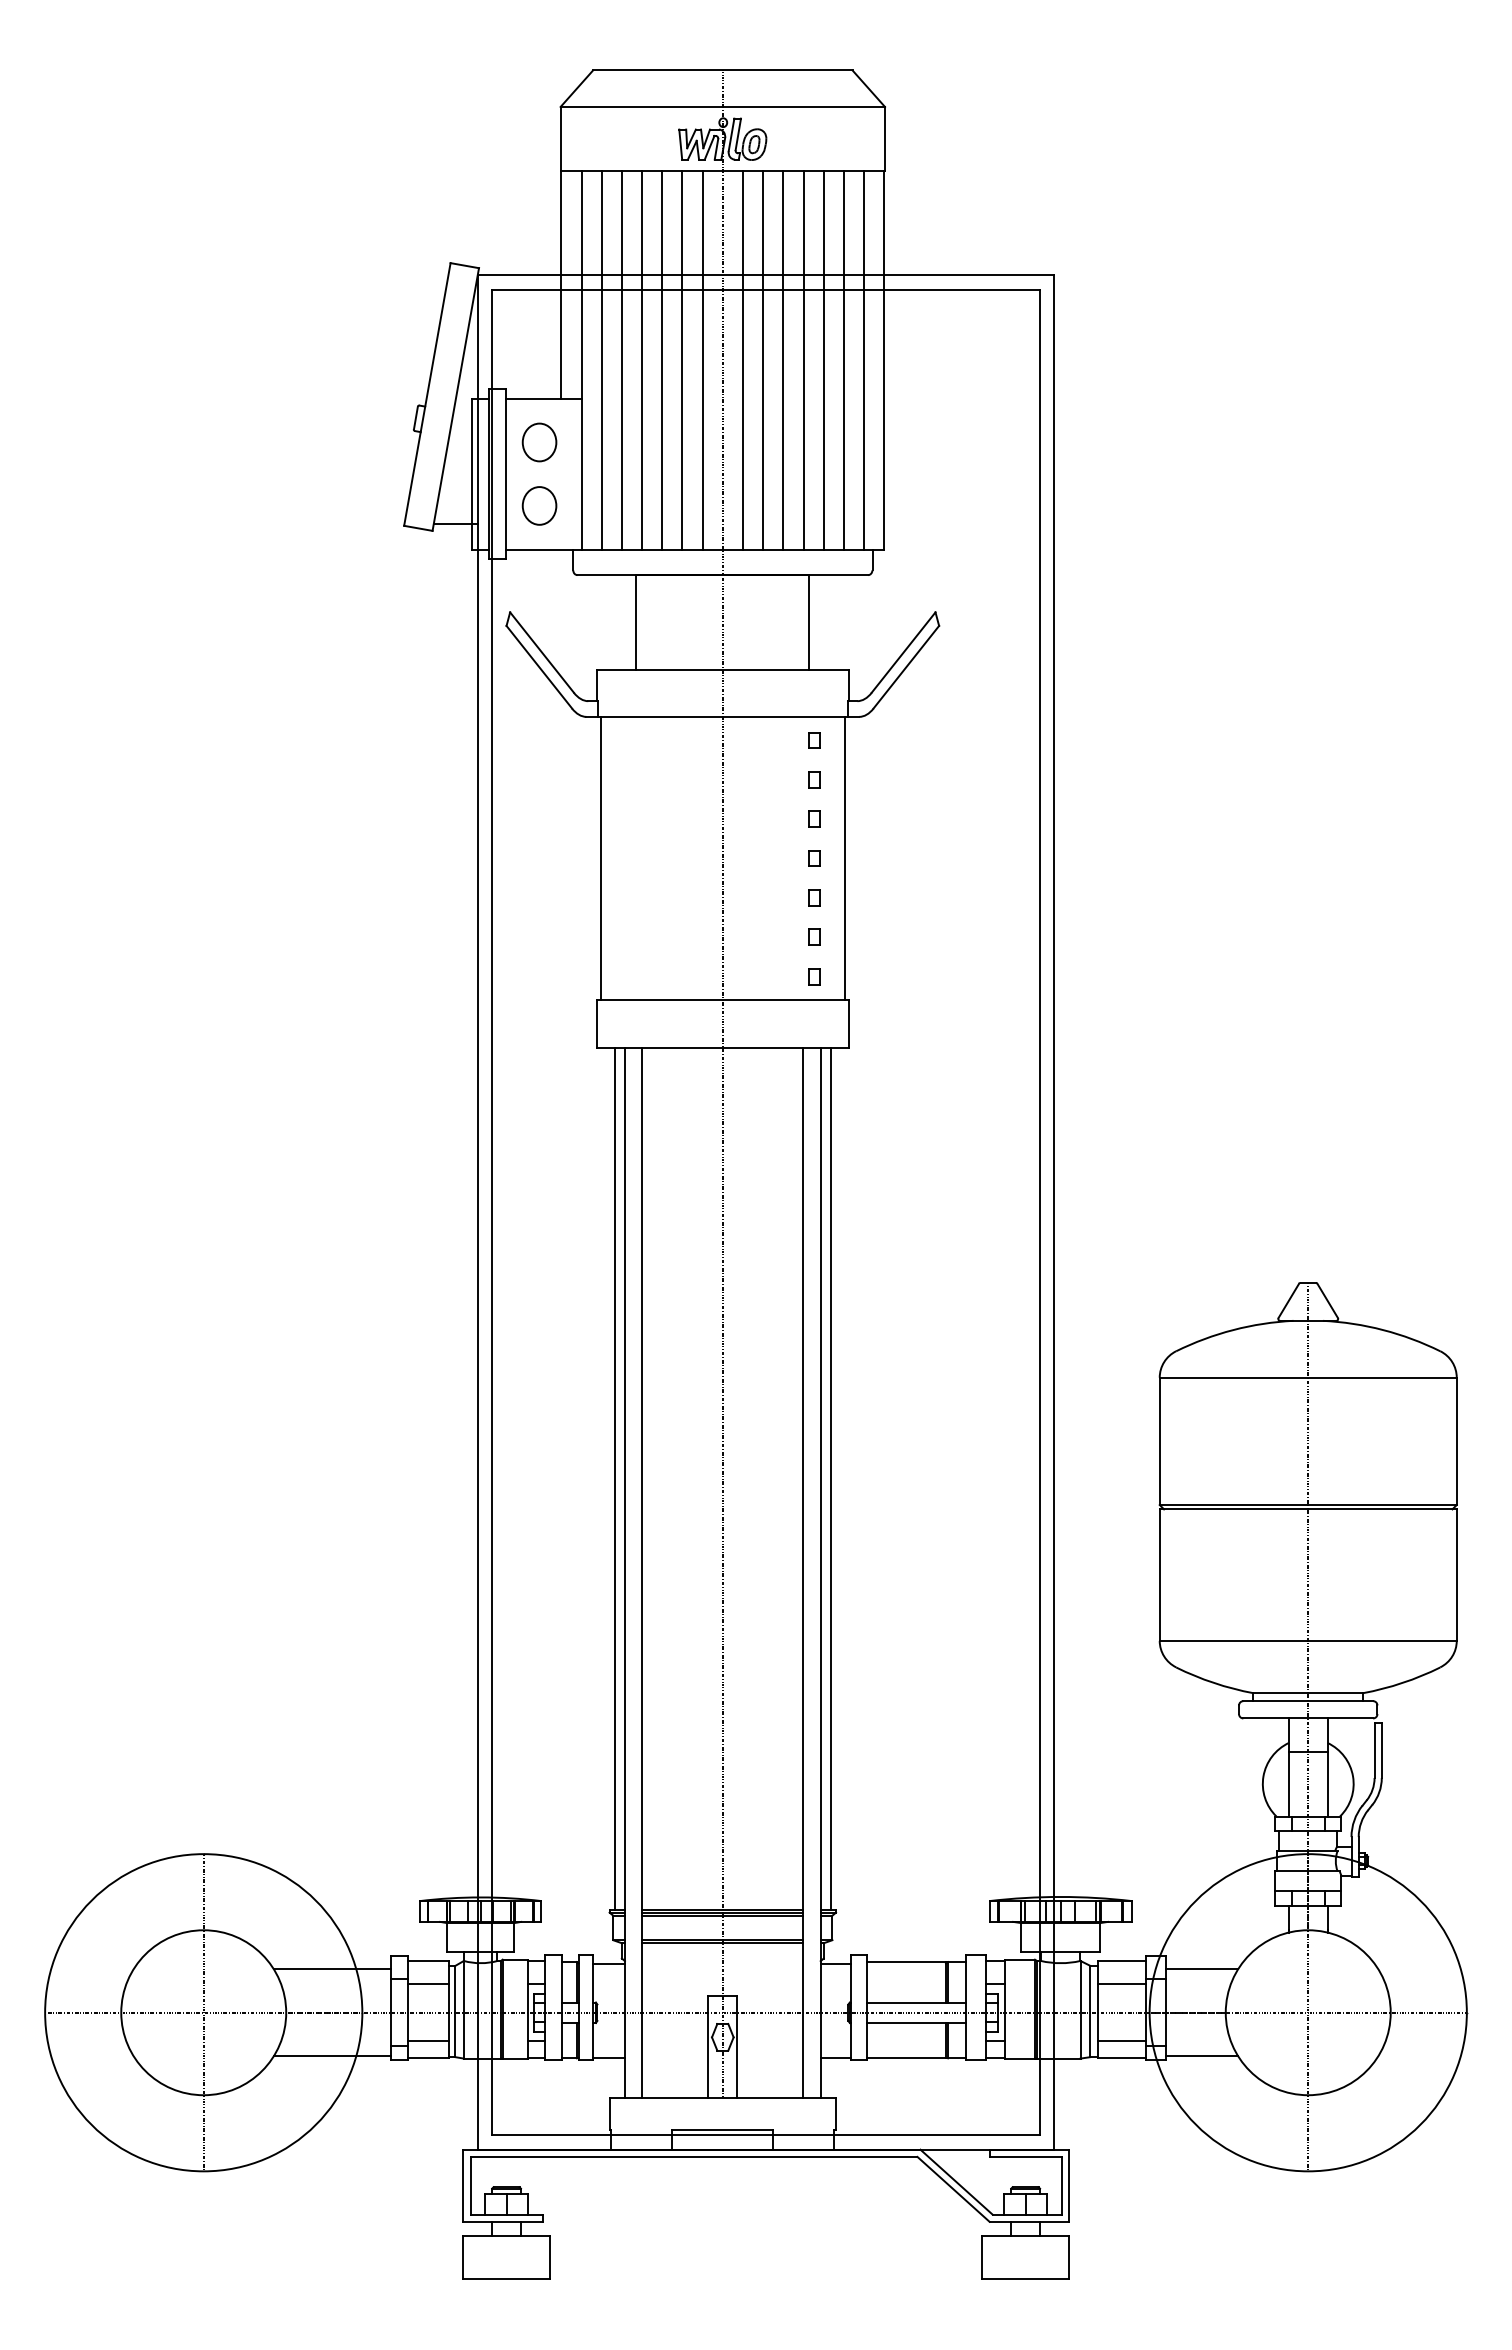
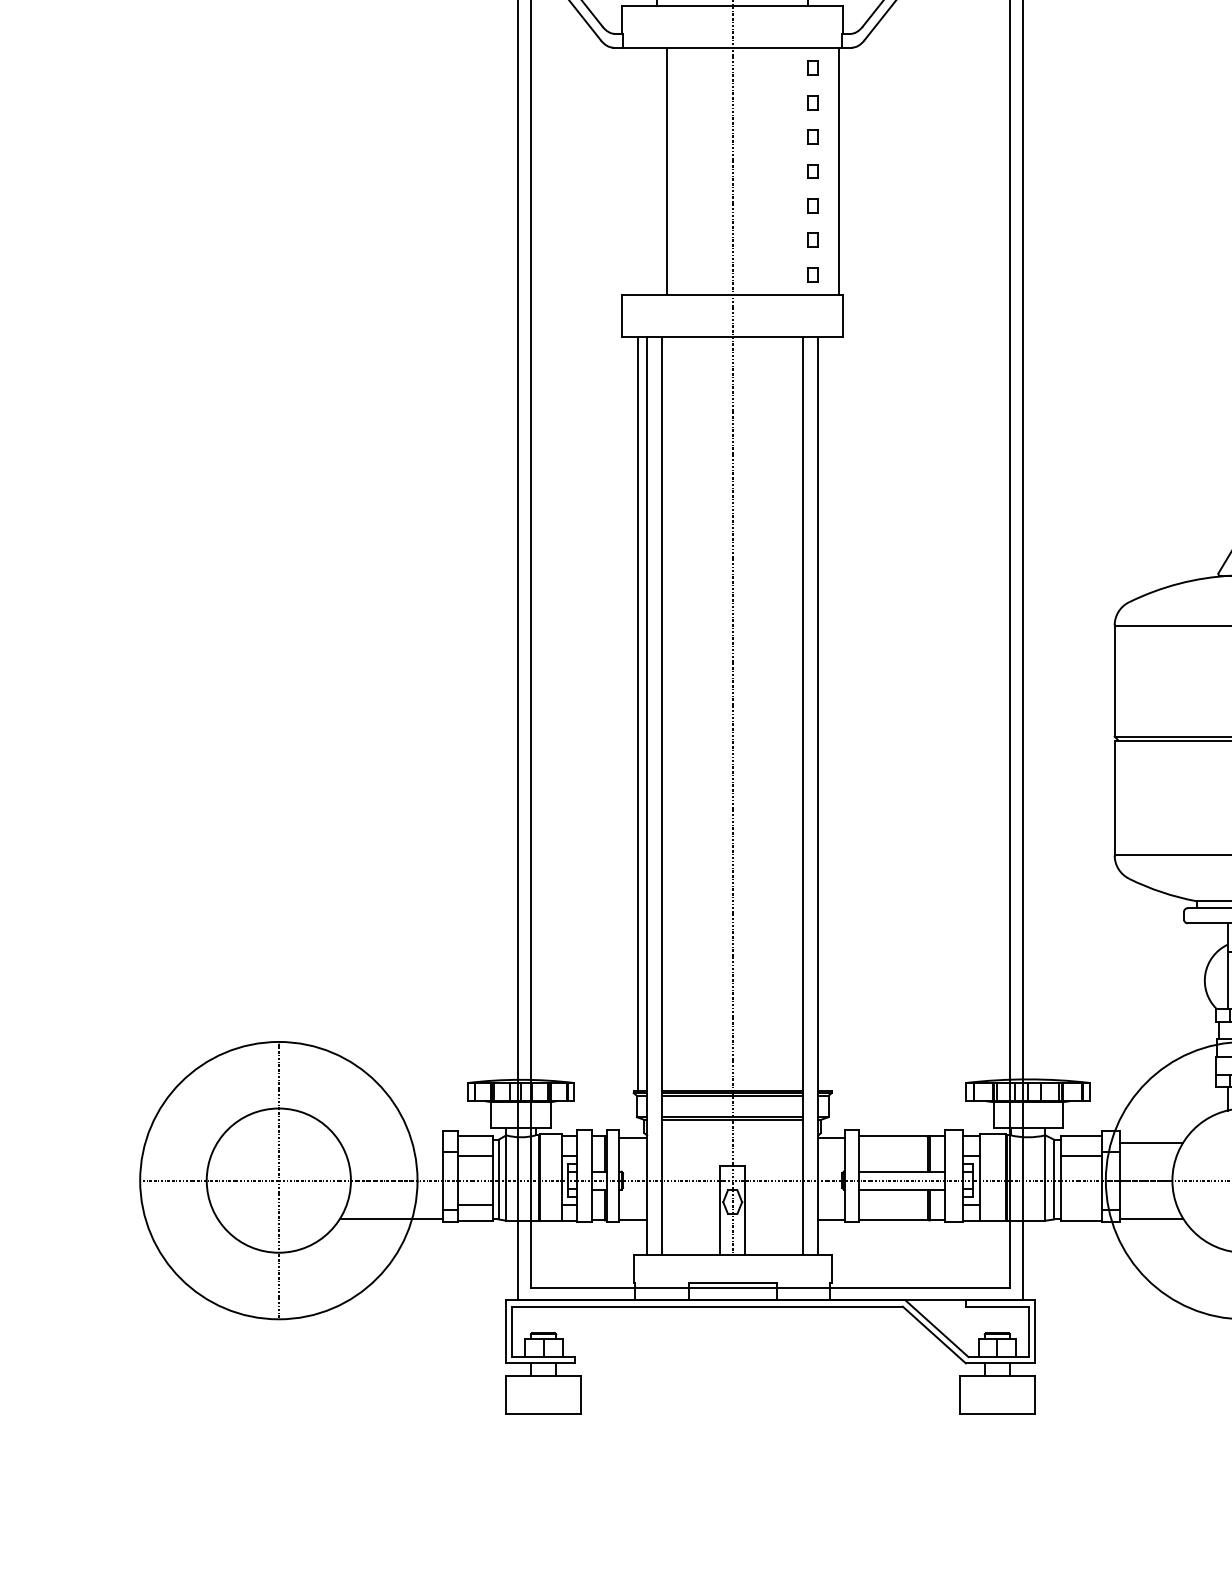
line: (601, 858) -> (667, 171), moved
line: (830, 1478) -> (826, 713), removed
line: (332, 1969) -> (391, 1142), removed
line: (1121, 2041) -> (1081, 1205), removed

